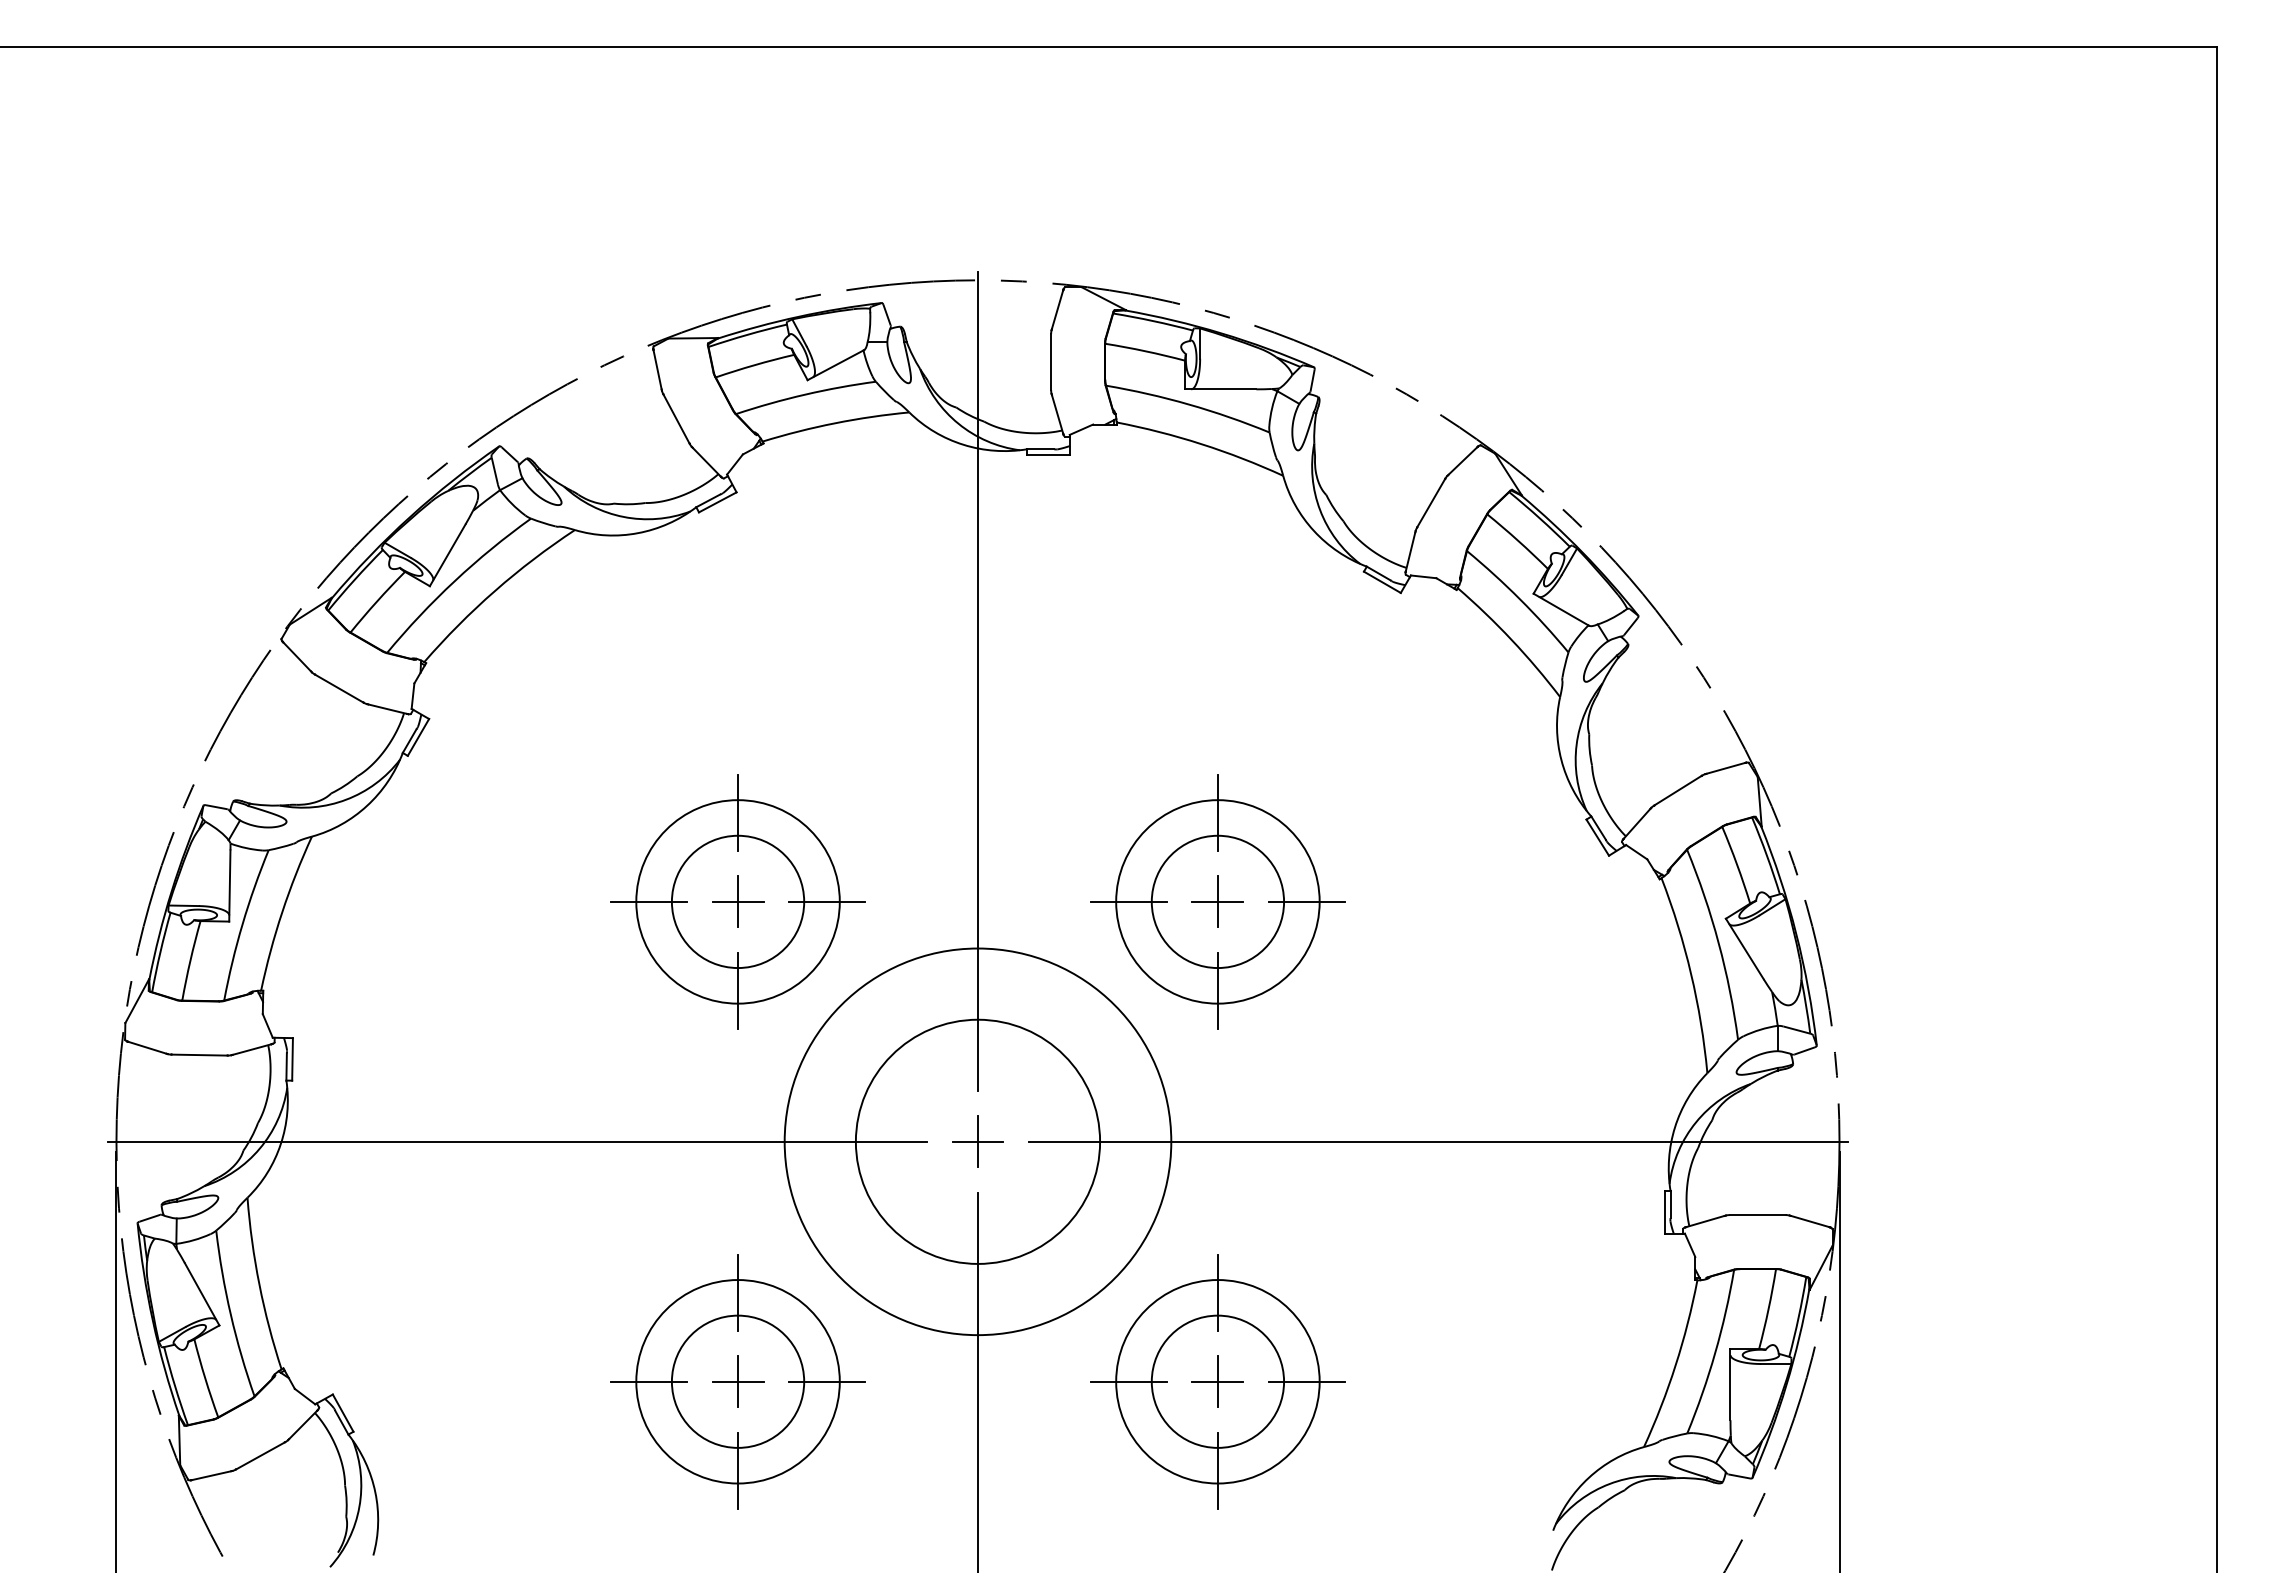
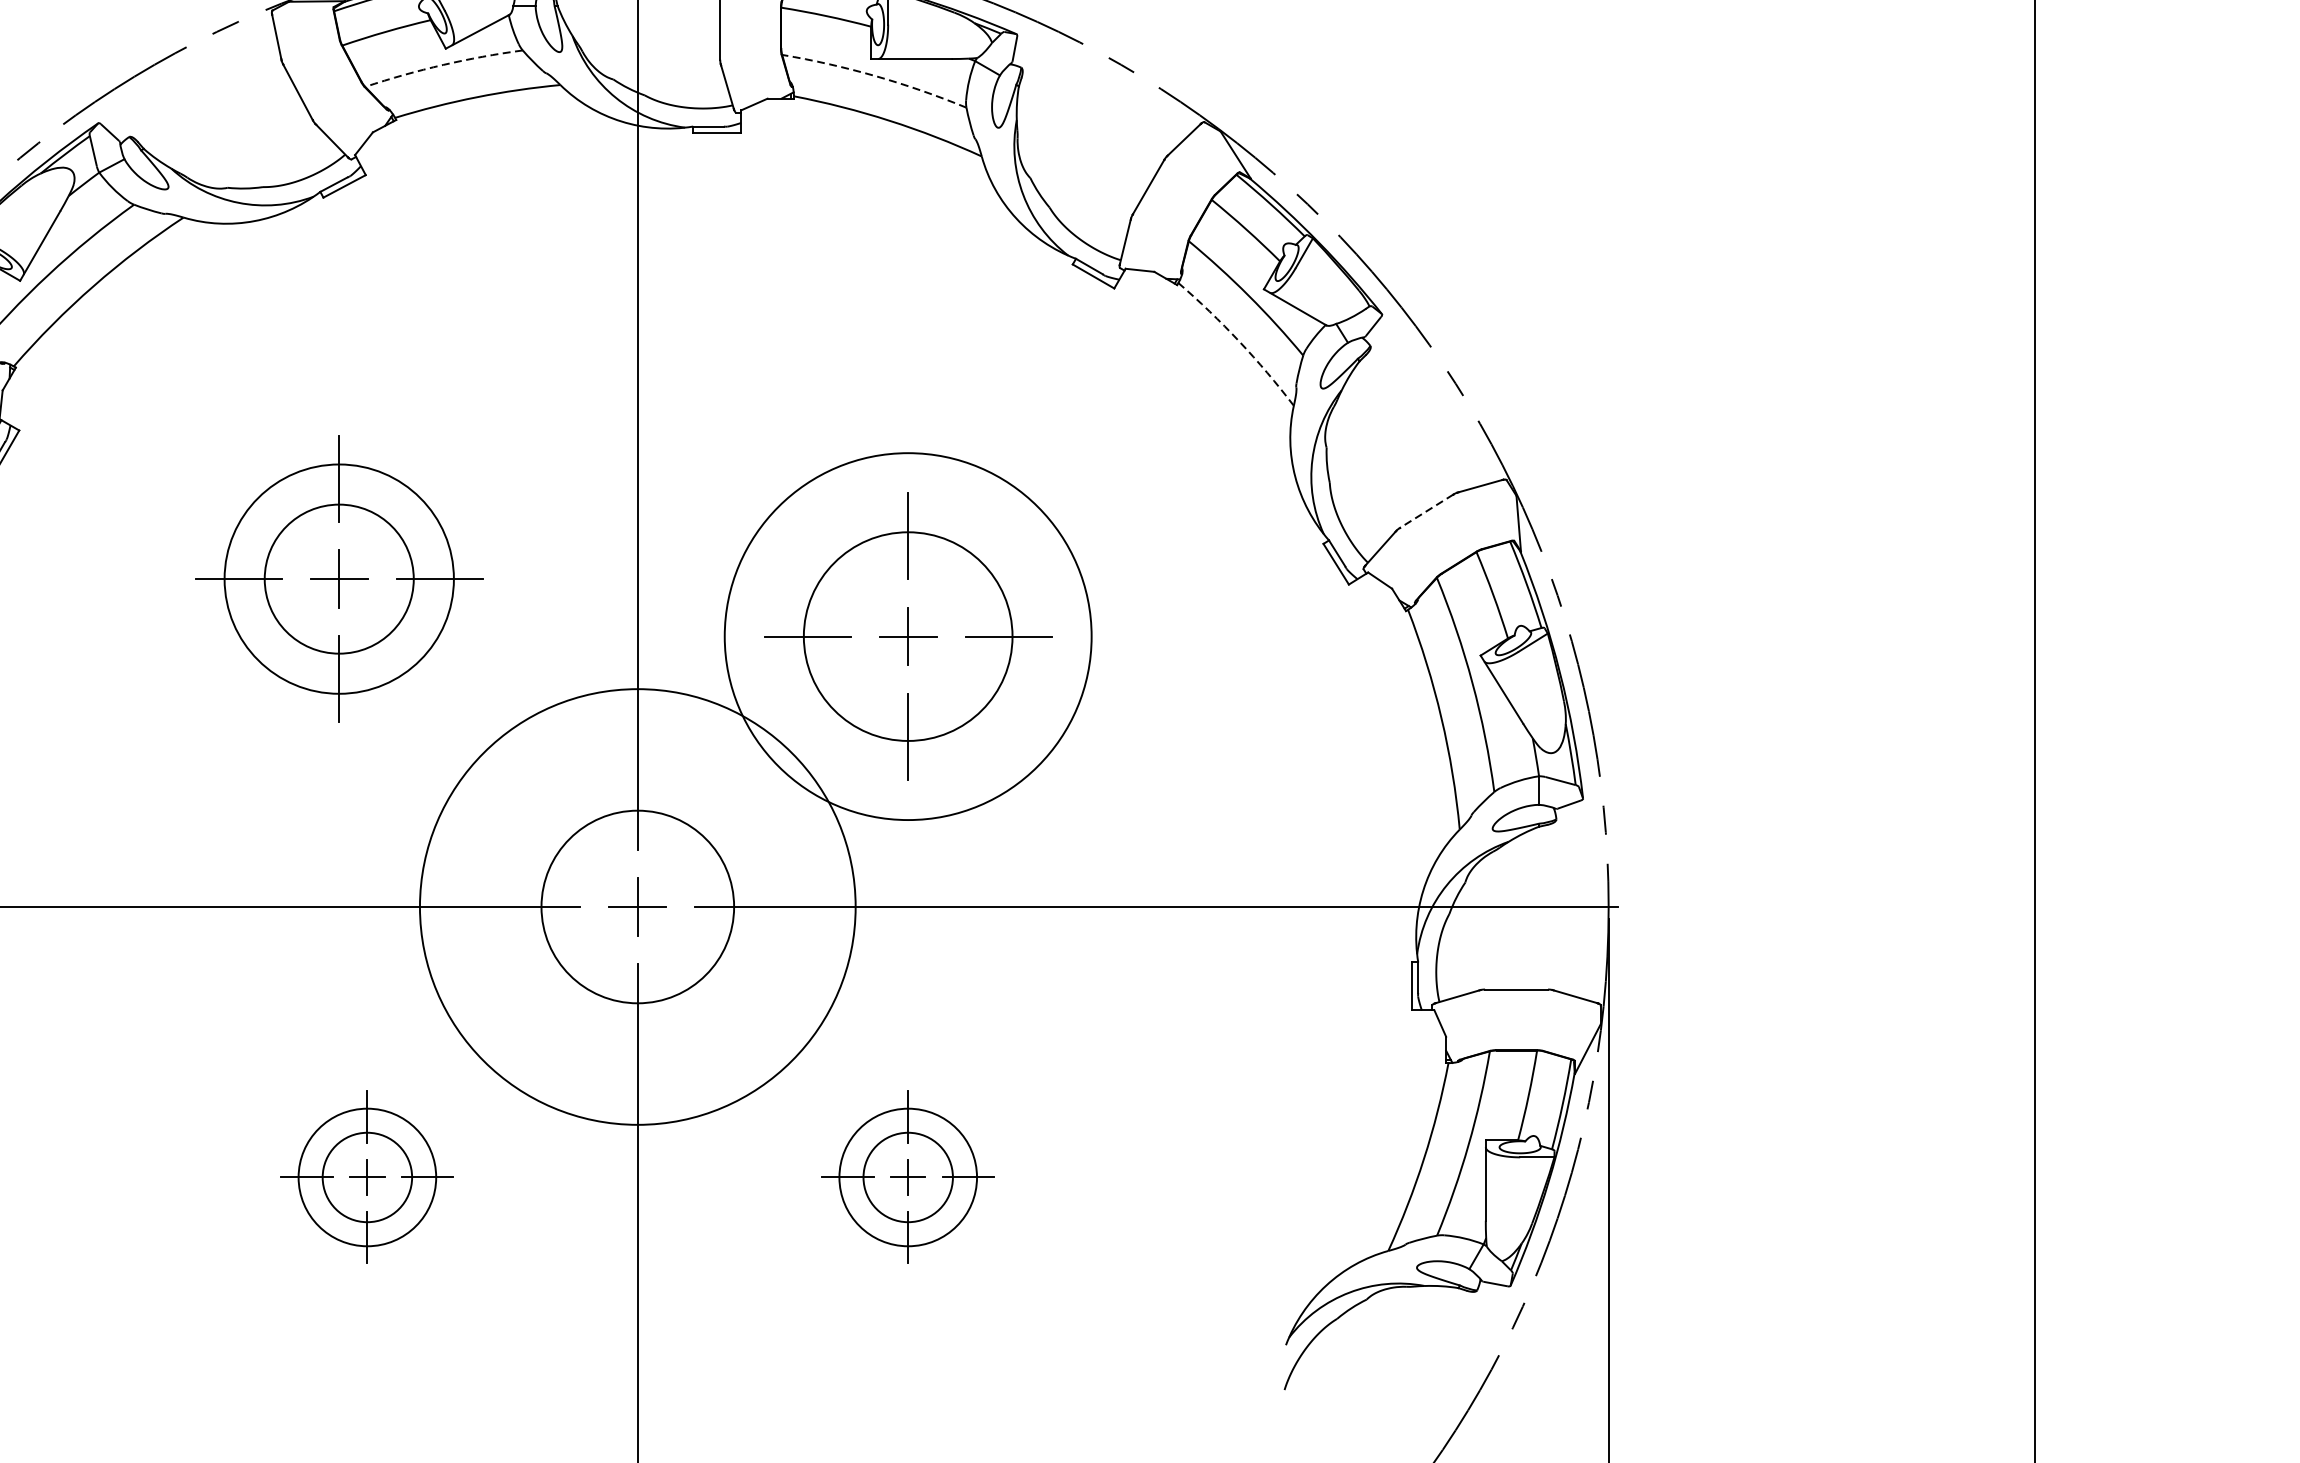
arc: (805, 394) -> (443, 64), solid -> dashed
arc: (1189, 404) -> (876, 76), solid -> dashed
arc: (1511, 639) -> (1239, 340), solid -> dashed
line: (1678, 790) -> (1427, 511), solid -> dashed
part: (737, 901) -> (338, 578), moved
circle: (1217, 901) -> (907, 636), size x1.4
circle: (1217, 901) -> (907, 636), size x1.6
circle: (977, 1141) -> (637, 906), size x0.7
part: (737, 1381) -> (366, 1177), size x0.6
part: (1217, 1381) -> (907, 1177), size x0.6

